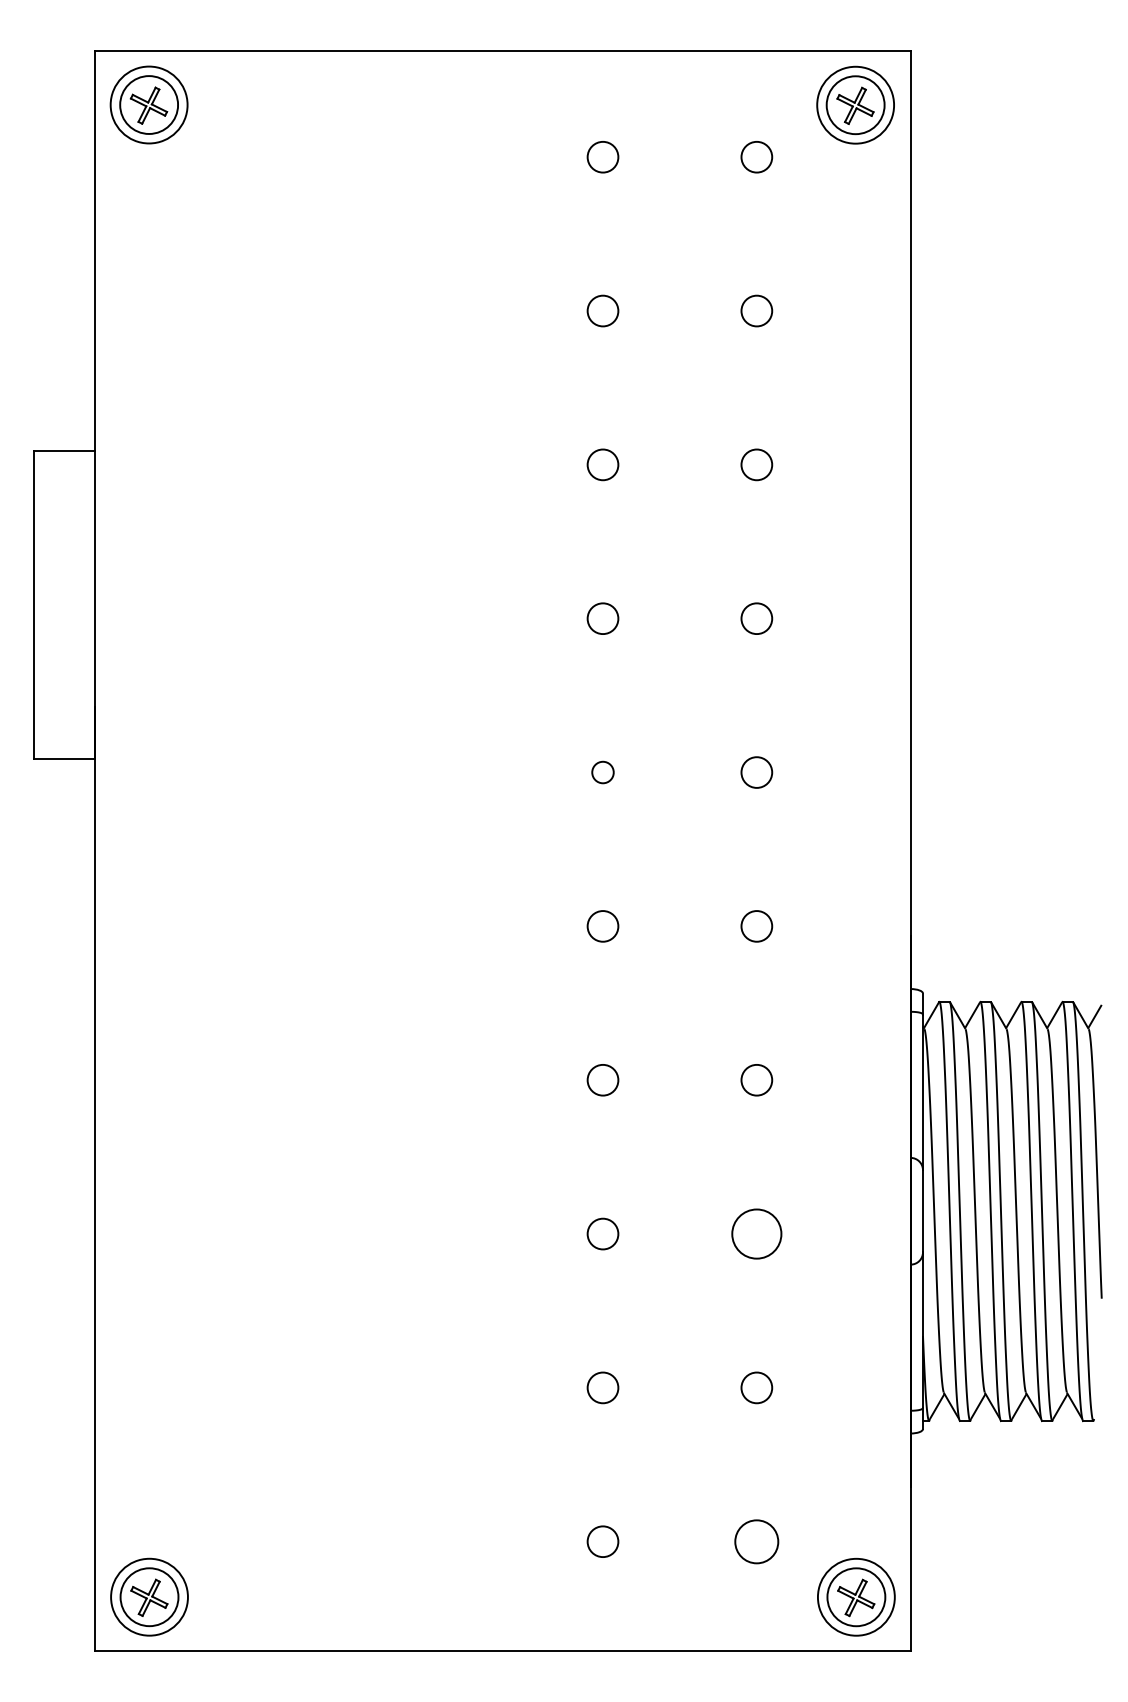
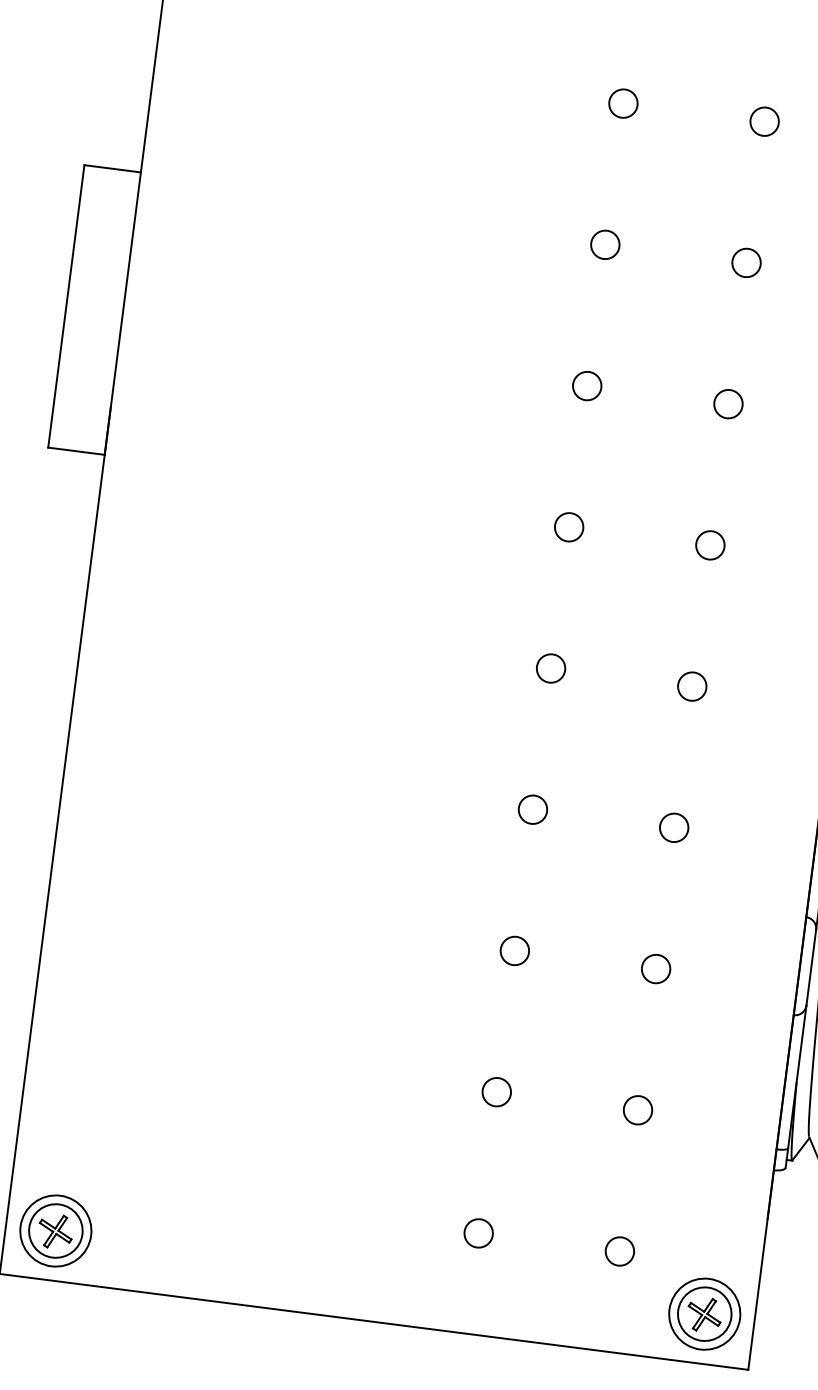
circle: (602, 772) -> (568, 527), size x1.43
circle: (756, 1233) -> (655, 968), size x0.62
circle: (756, 1541) -> (619, 1251), size x0.71

